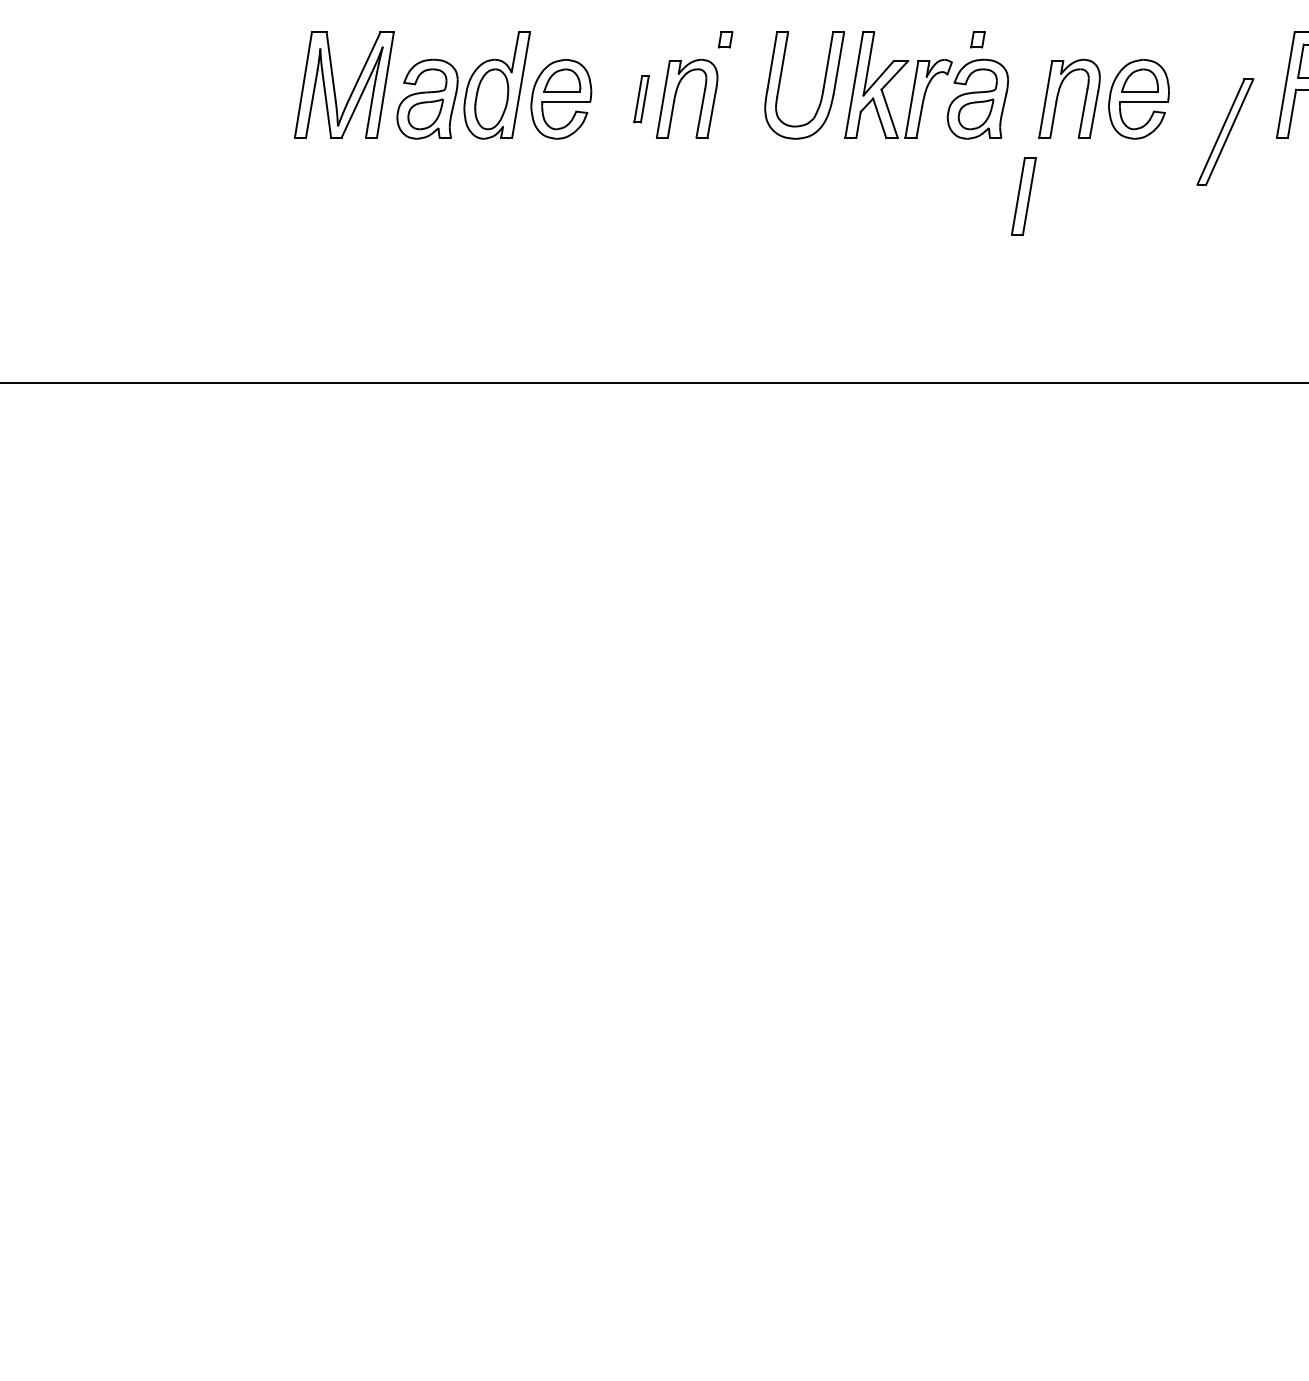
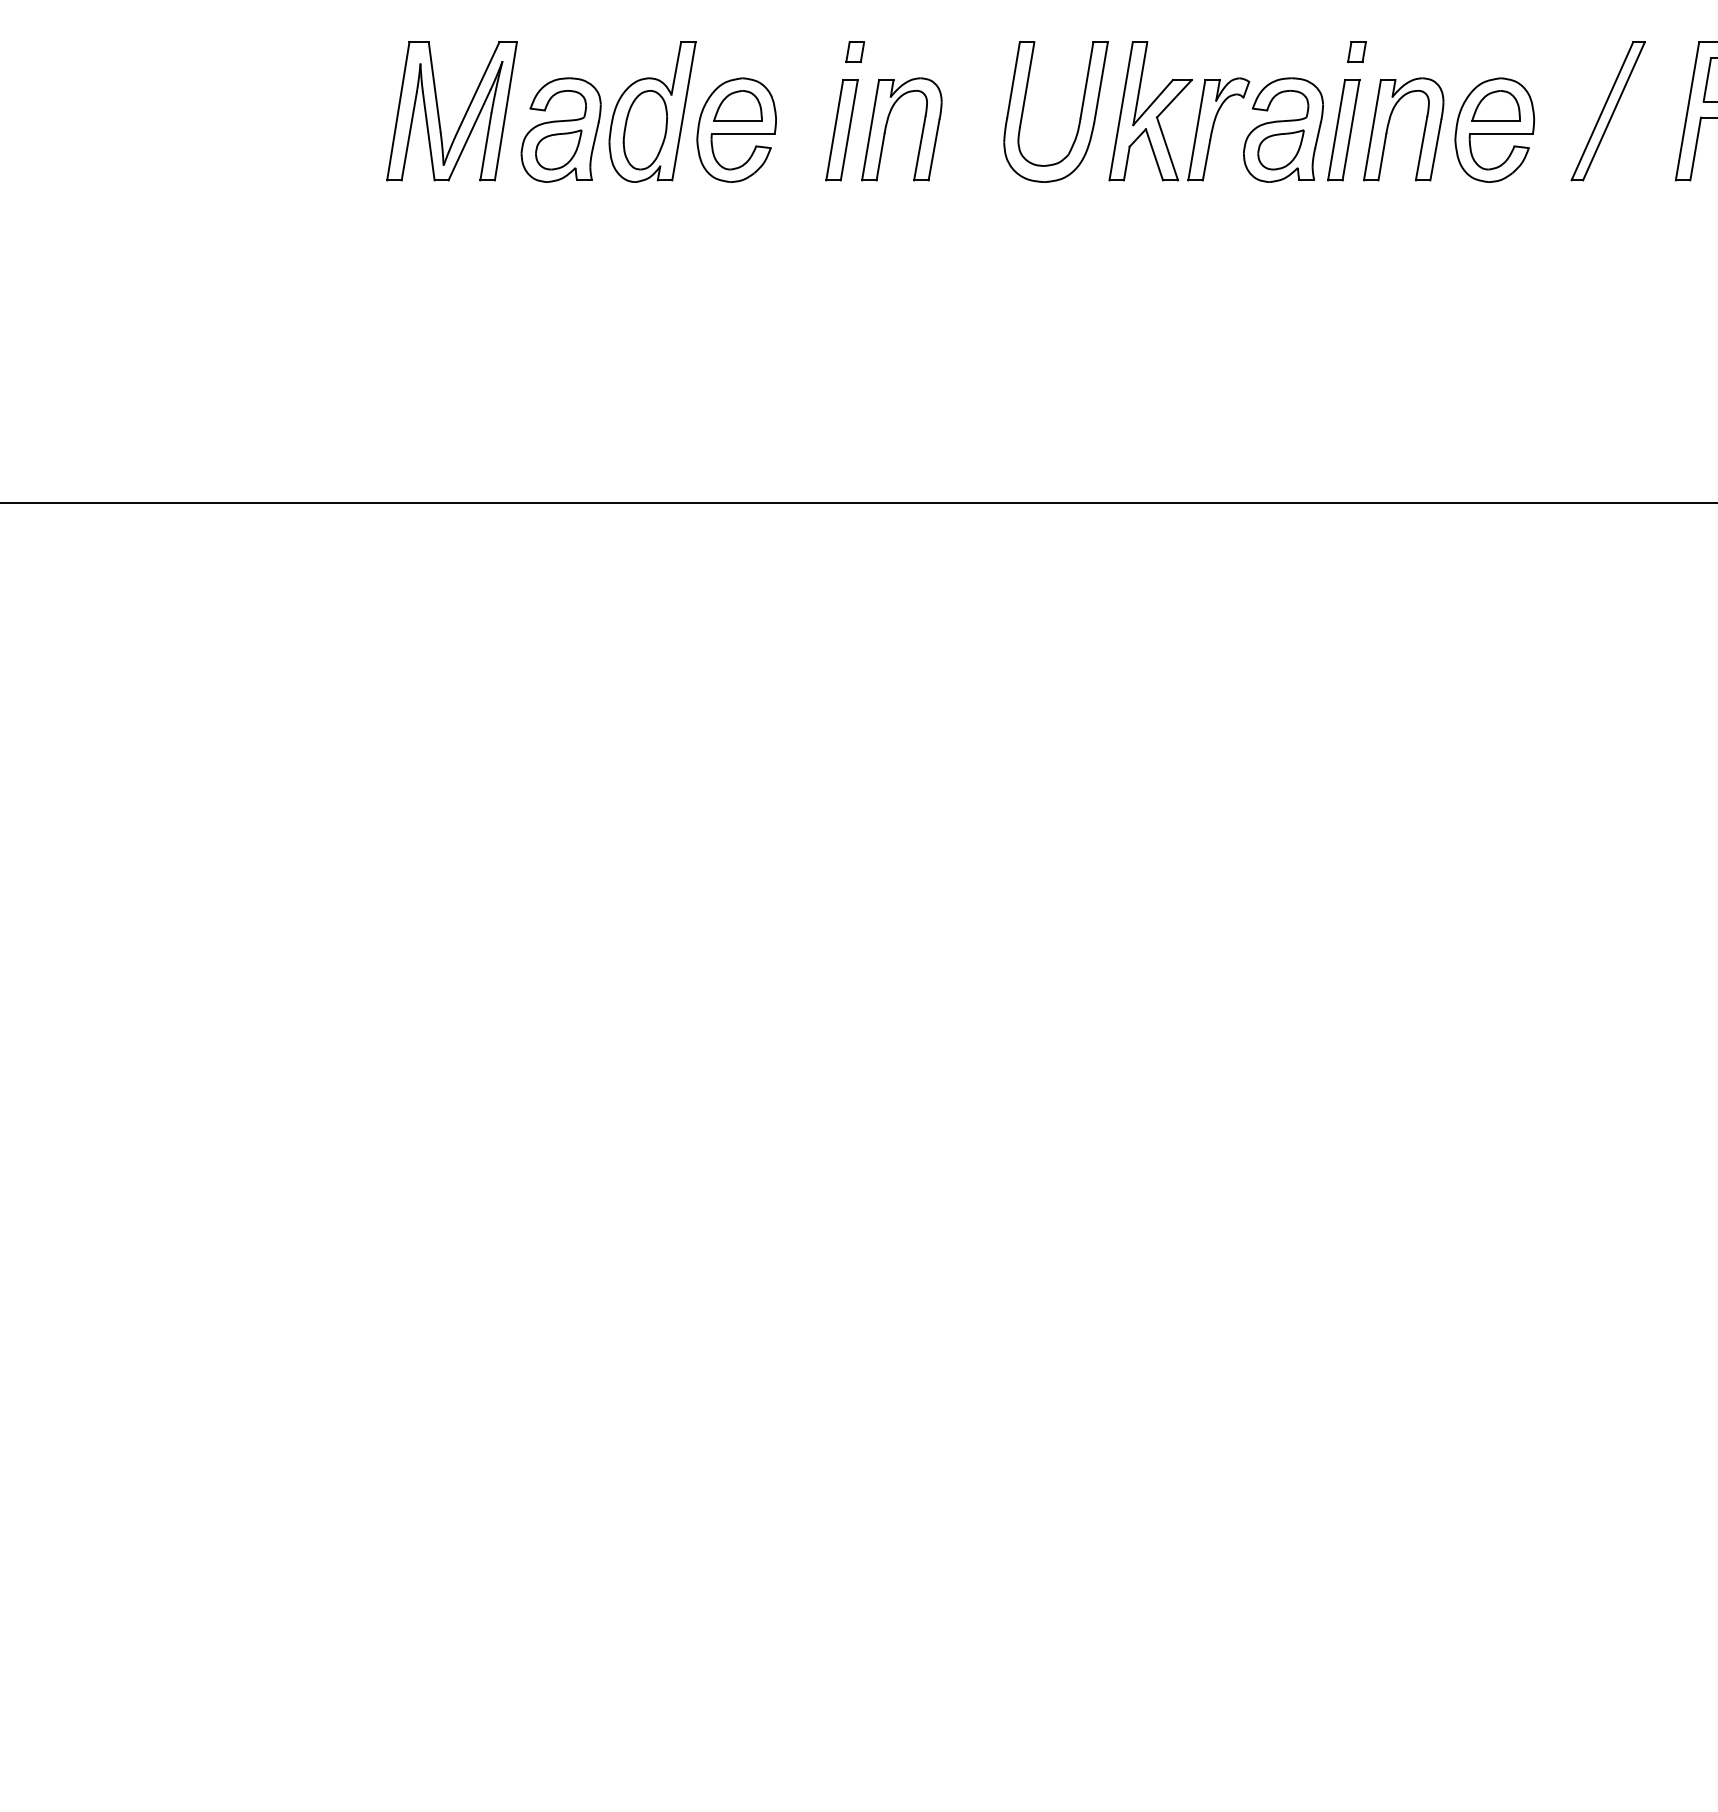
part: (725, 39) -> (855, 51), moved
part: (977, 39) -> (1356, 51), moved
part: (641, 99) -> (841, 130), size x1.67
part: (1225, 131) -> (1608, 110), moved
part: (1023, 196) -> (1343, 130), moved

